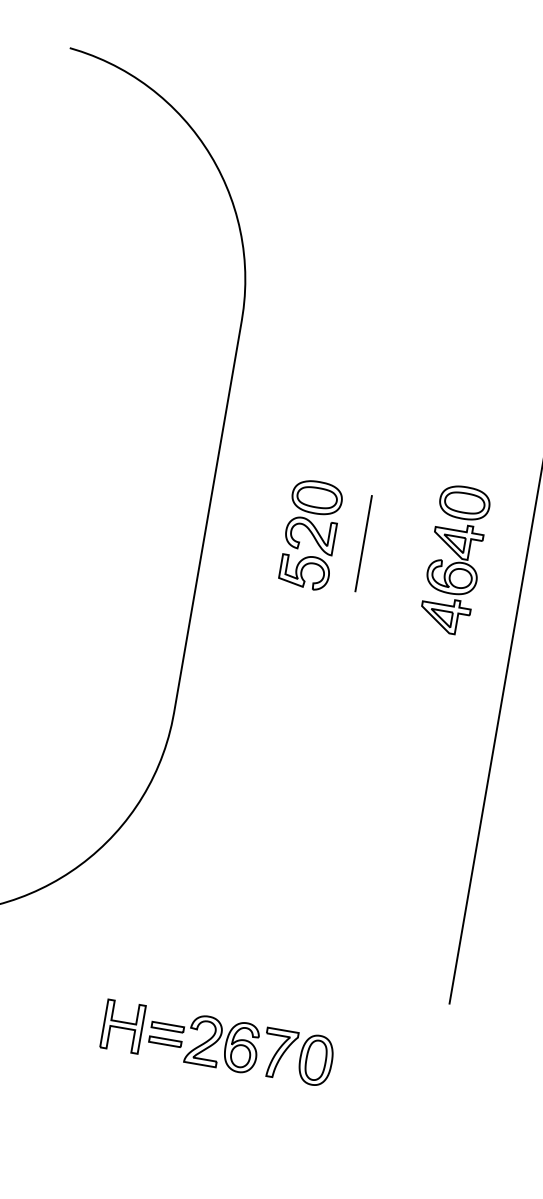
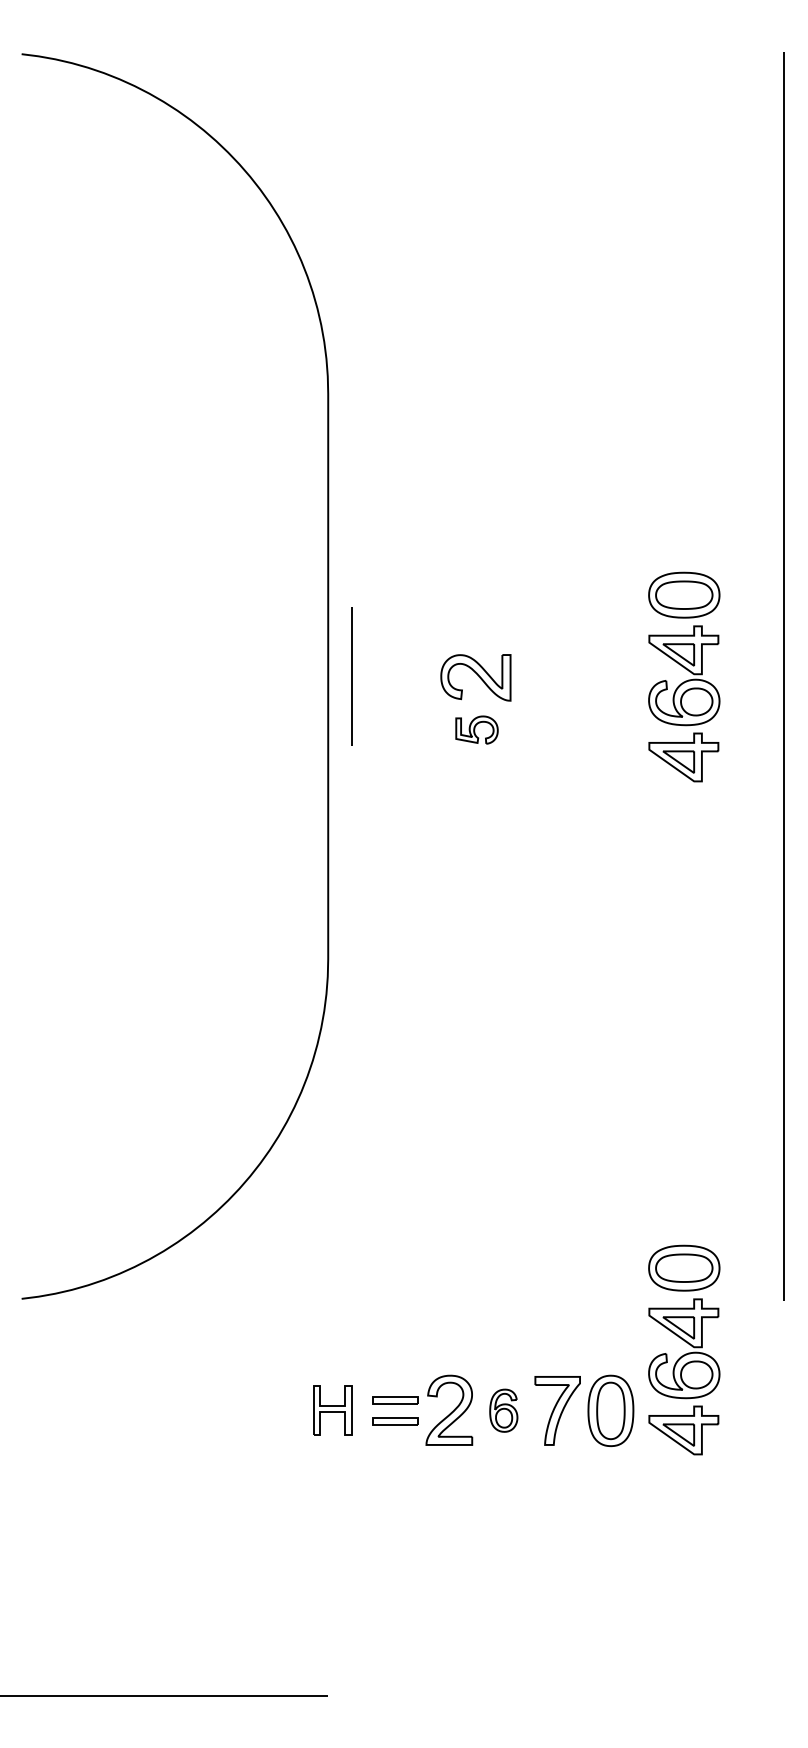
part: (317, 497) -> (476, 623), removed
line: (363, 543) -> (351, 676), moved
part: (304, 571) -> (476, 729), size x0.6
part: (122, 1026) -> (332, 1410), size x0.7
part: (374, 1026) -> (684, 1349), added
part: (241, 1047) -> (503, 1410), size x0.6

